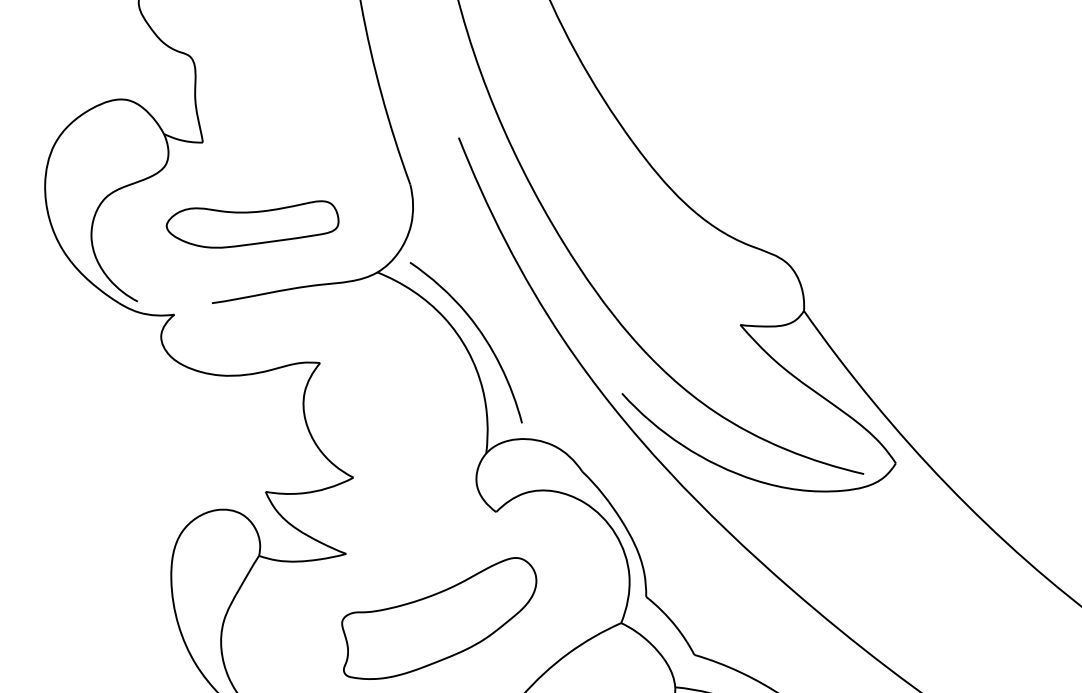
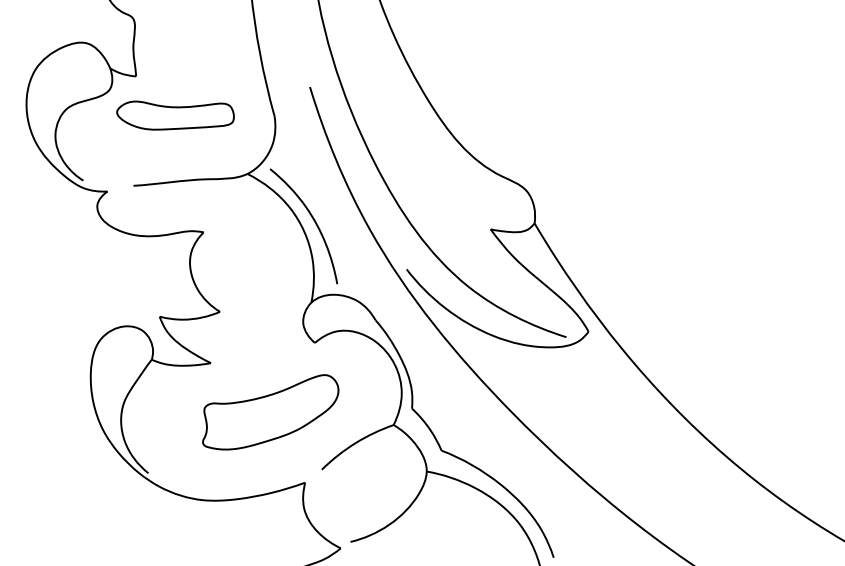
part: (252, 224) -> (175, 115), moved

